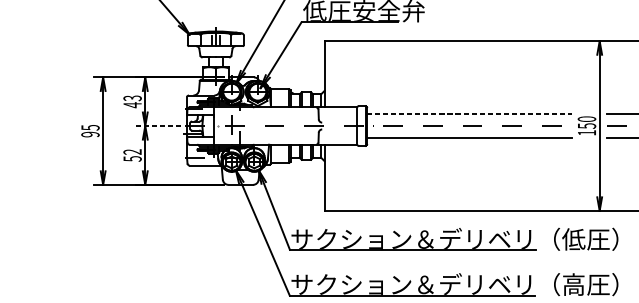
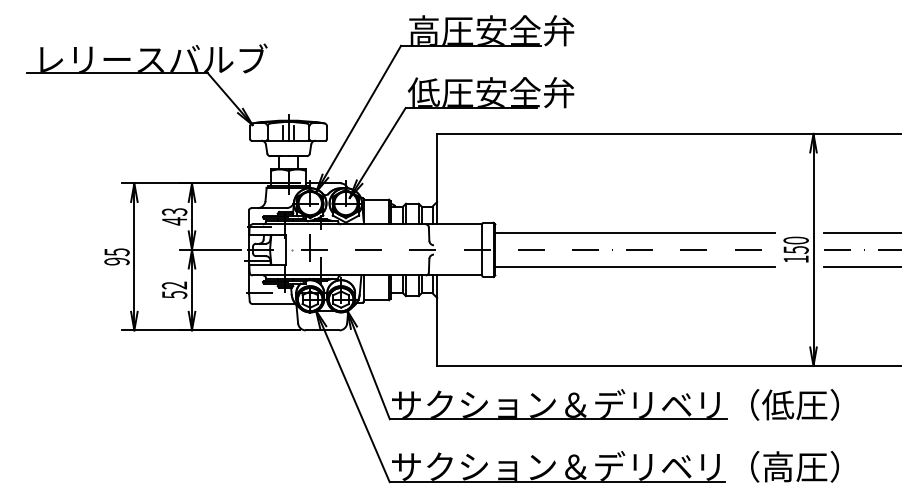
line: (469, 114) -> (635, 233), dashed -> solid
line: (158, 125) -> (209, 249), dashed -> solid

